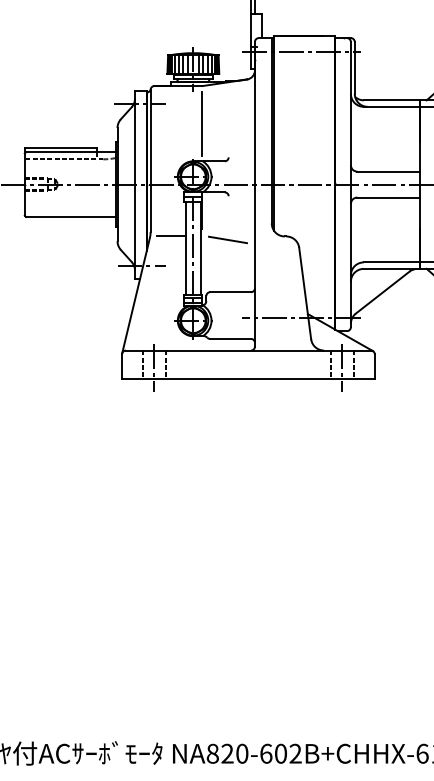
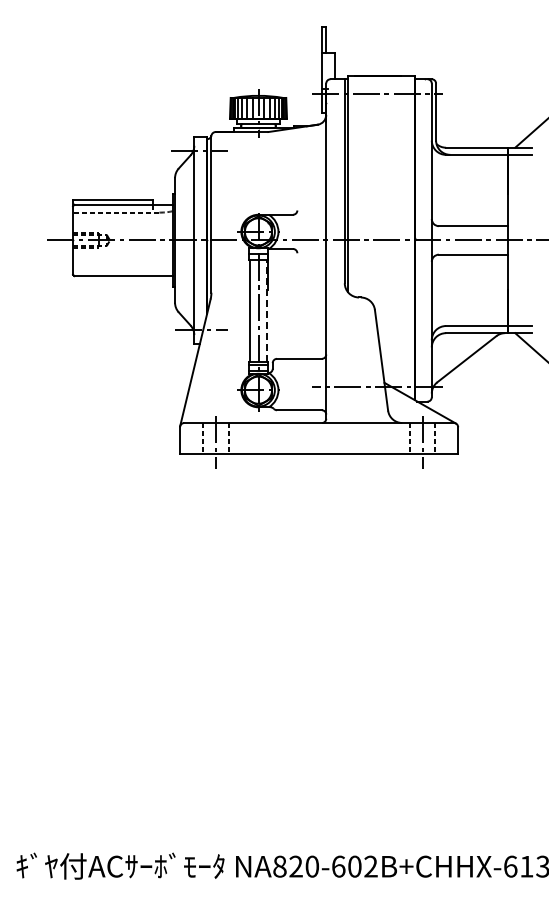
line: (202, 123) -> (268, 173), removed
line: (171, 235) -> (234, 296), removed
line: (227, 239) -> (296, 300), removed
line: (200, 248) -> (266, 310), solid -> dashed

